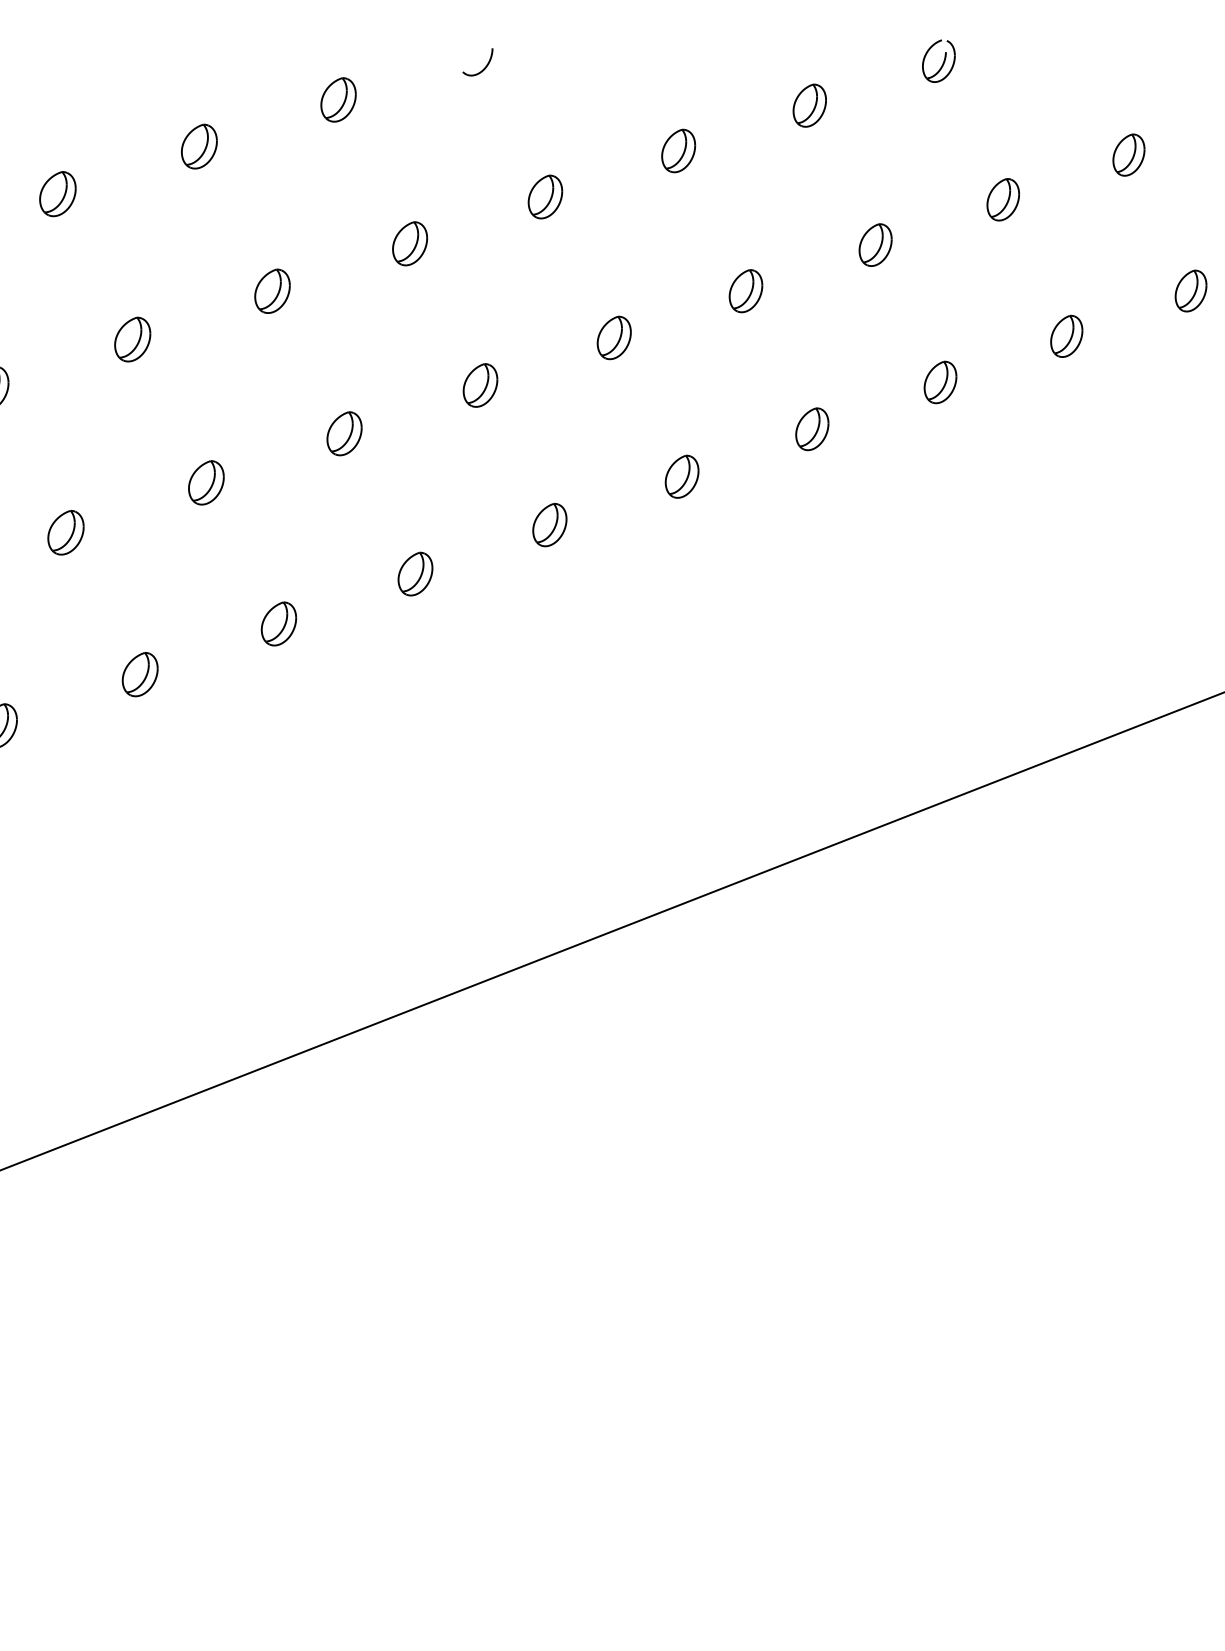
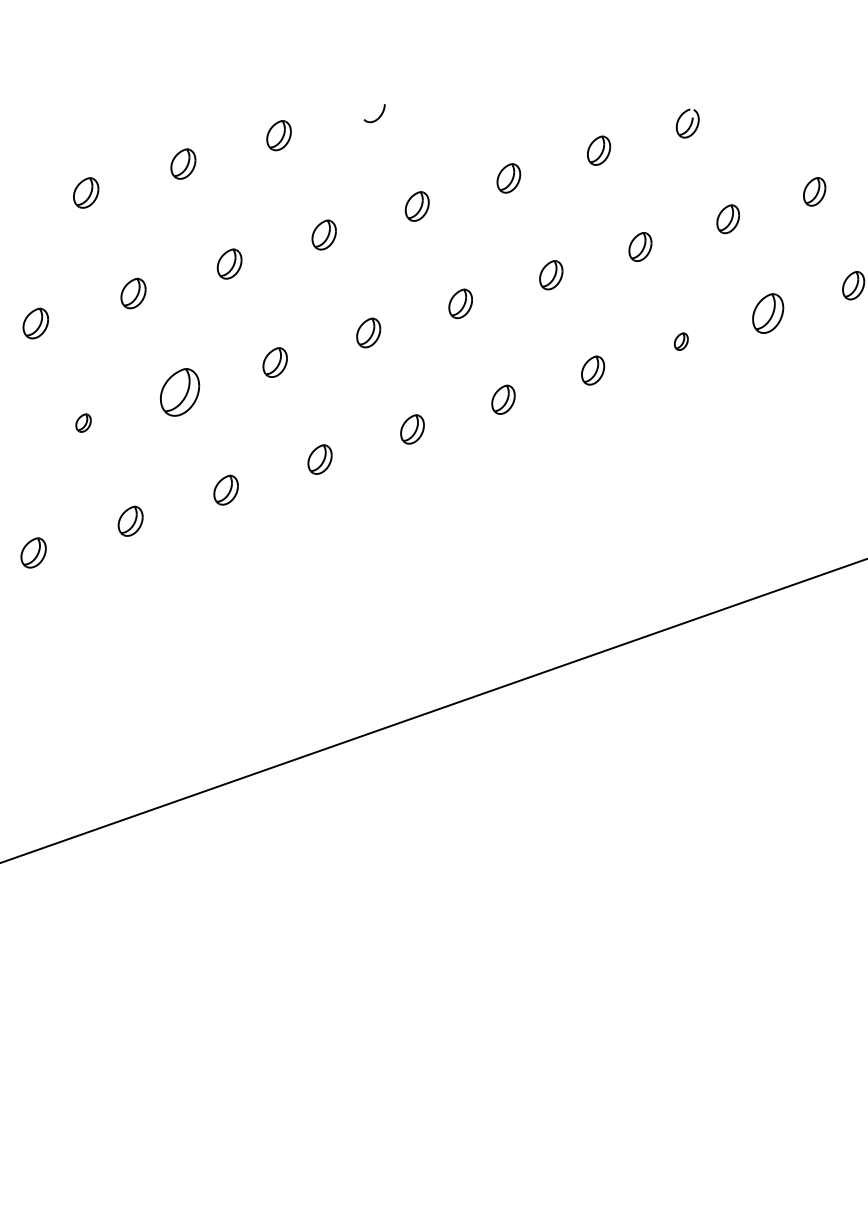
part: (1065, 336) -> (767, 313), size x1.4
part: (940, 381) -> (681, 341), size x0.6
part: (206, 482) -> (180, 392), size x1.6
part: (65, 531) -> (83, 422), size x0.6

